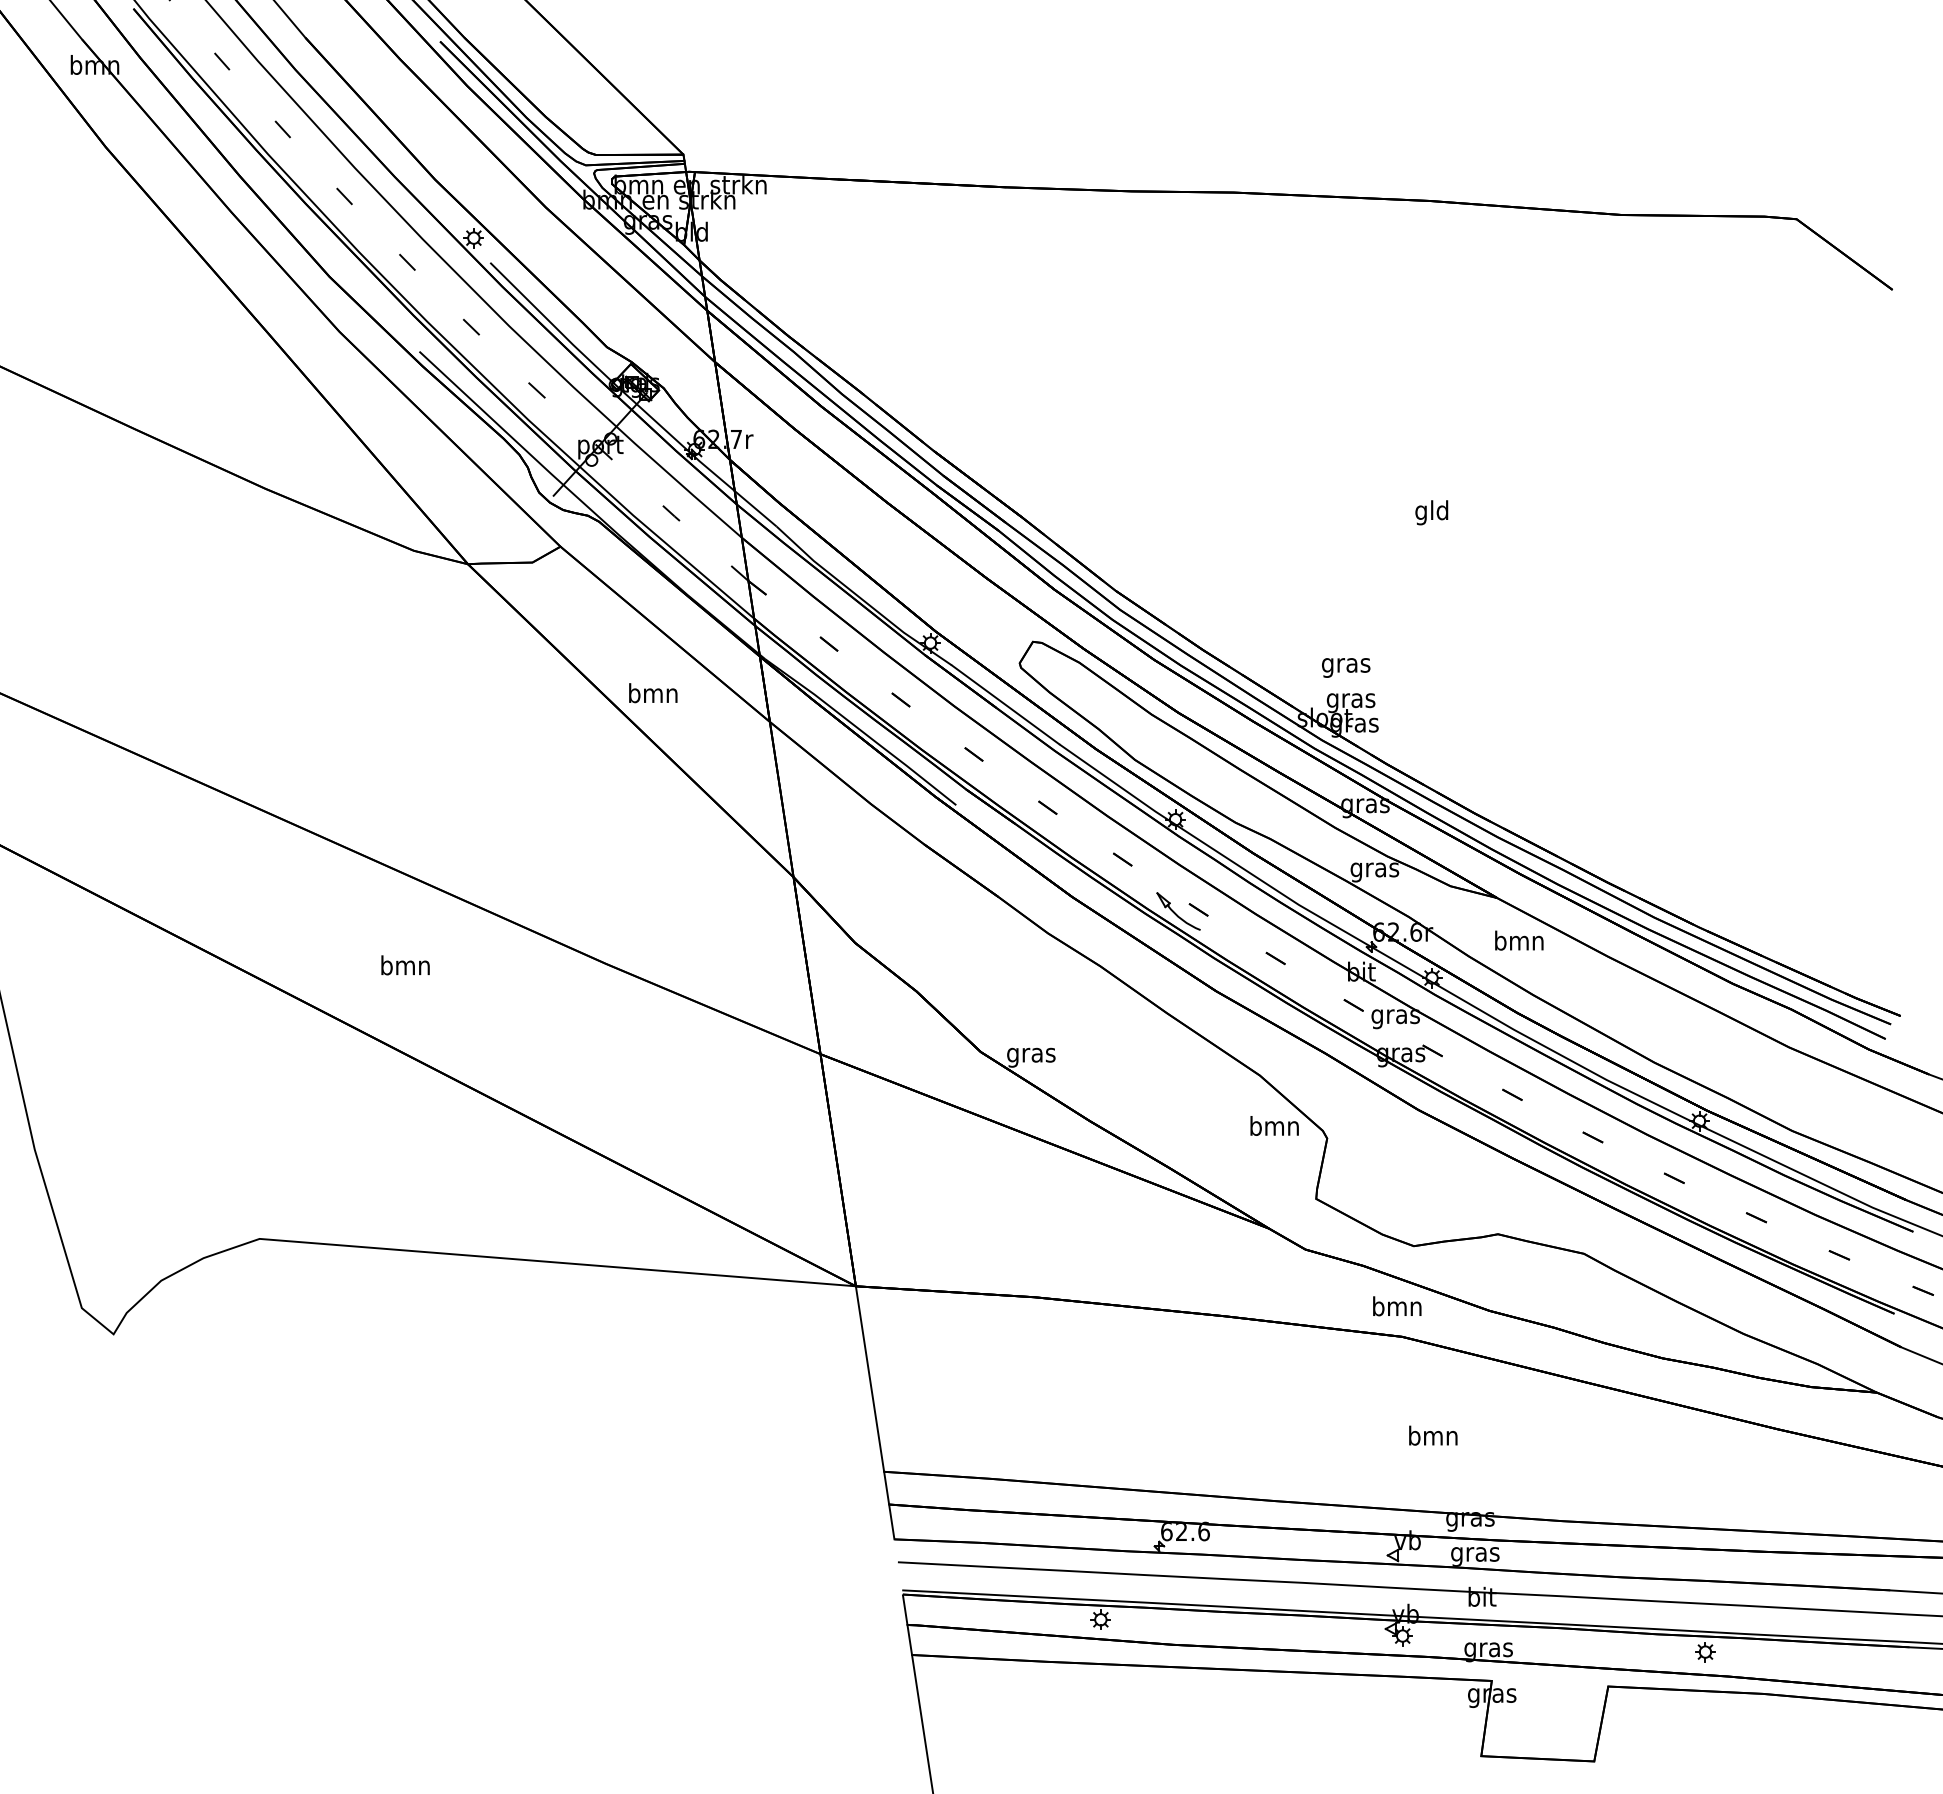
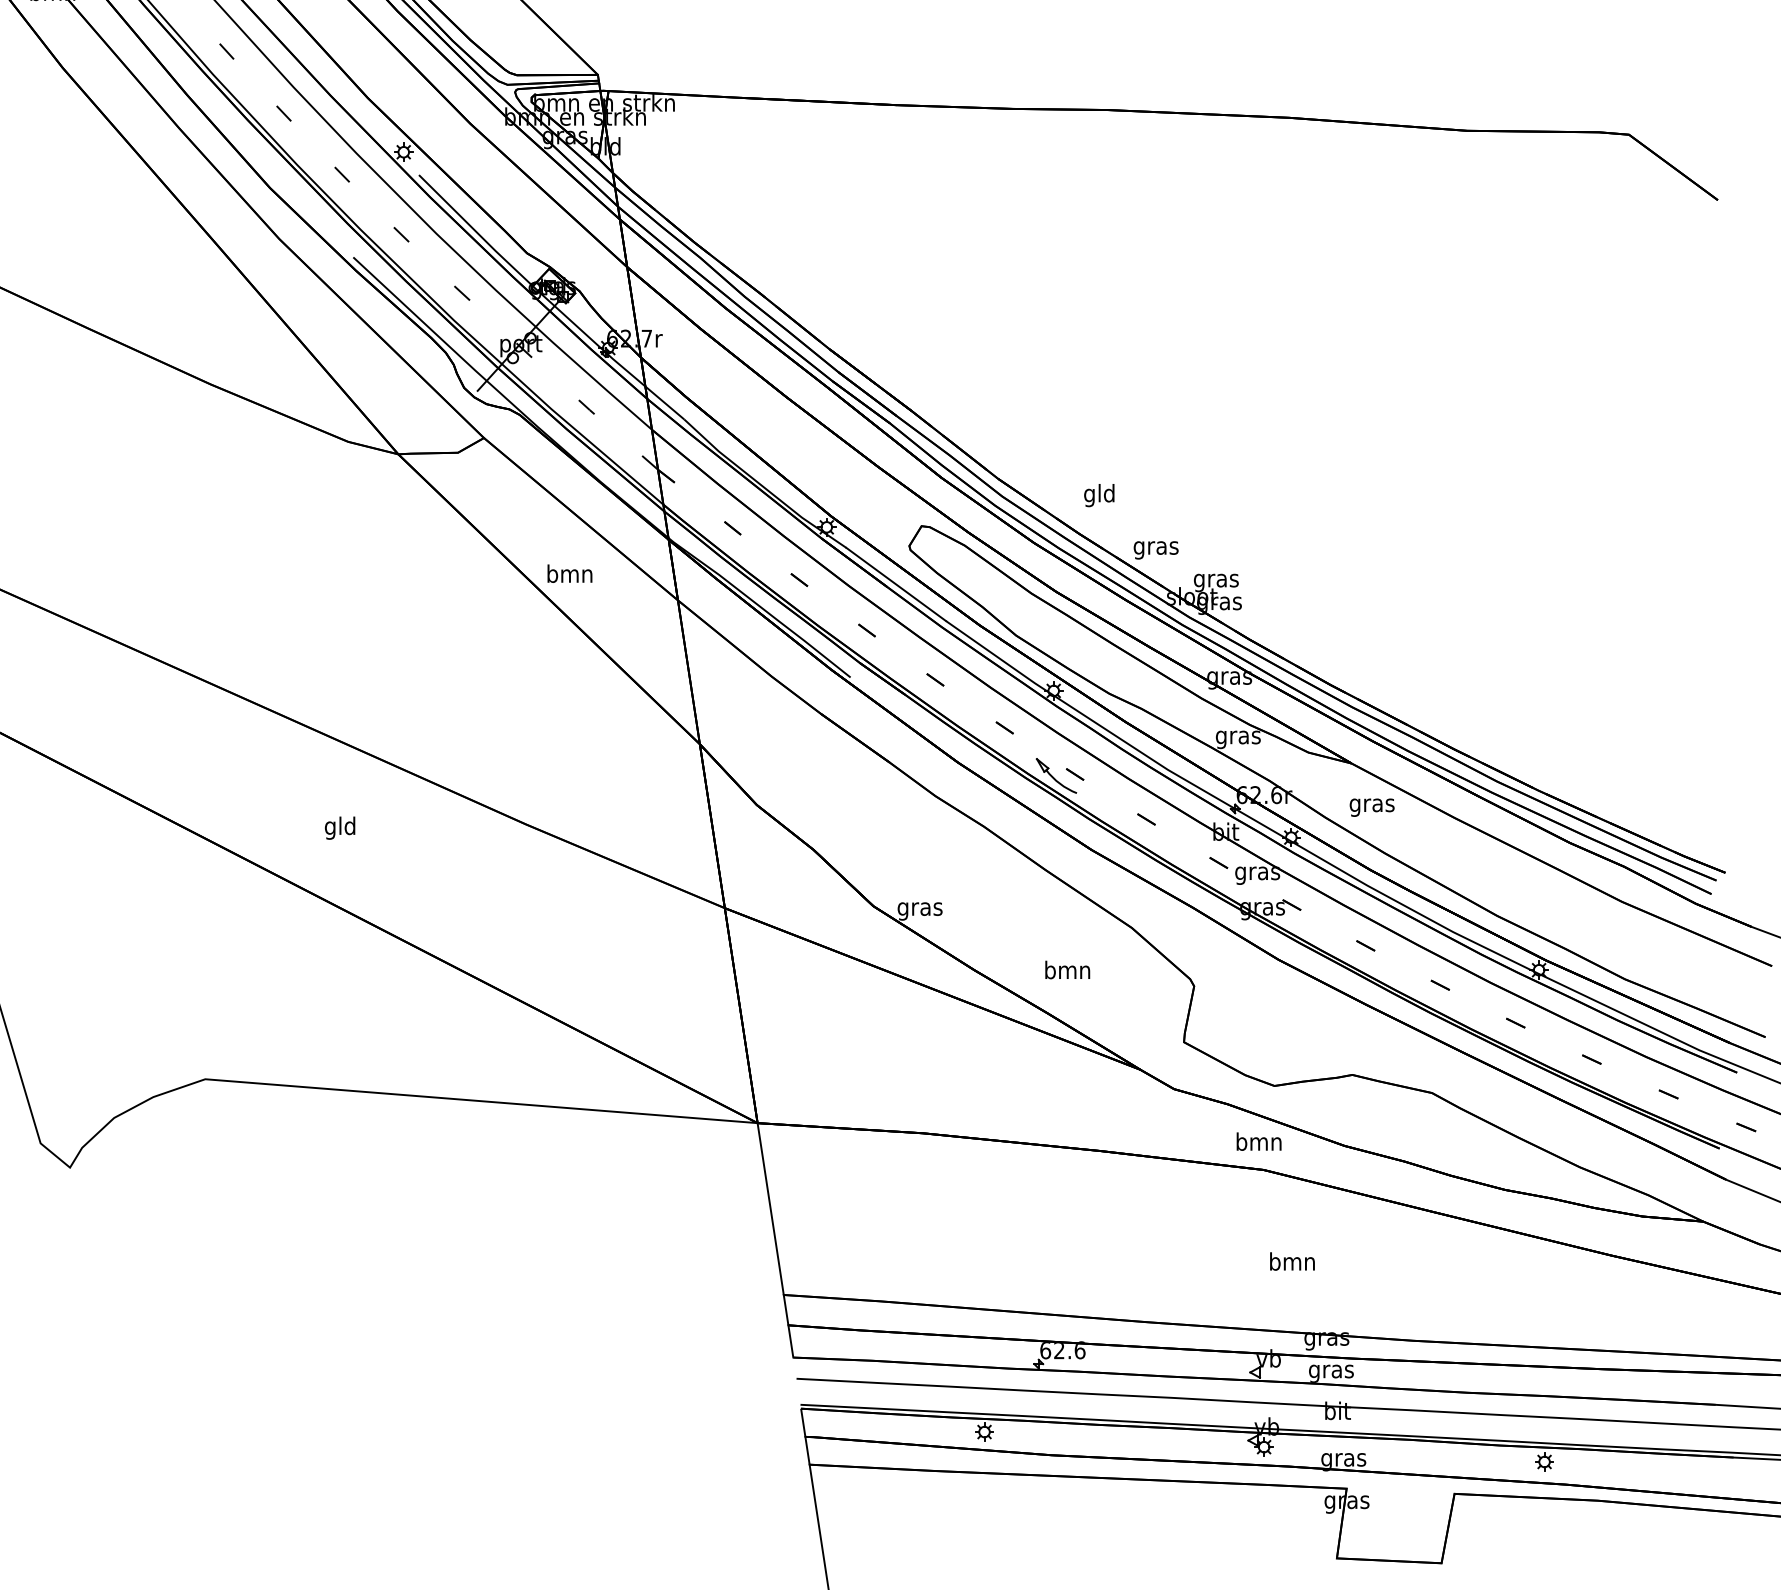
text: (1431, 512) -> (1099, 495), moved
text: (1346, 667) -> (1156, 549), moved
text: (1519, 942) -> (1372, 804), bmn -> gras
text: (405, 967) -> (340, 827), bmn -> gld
text: (1274, 1125) -> (1067, 969), moved

